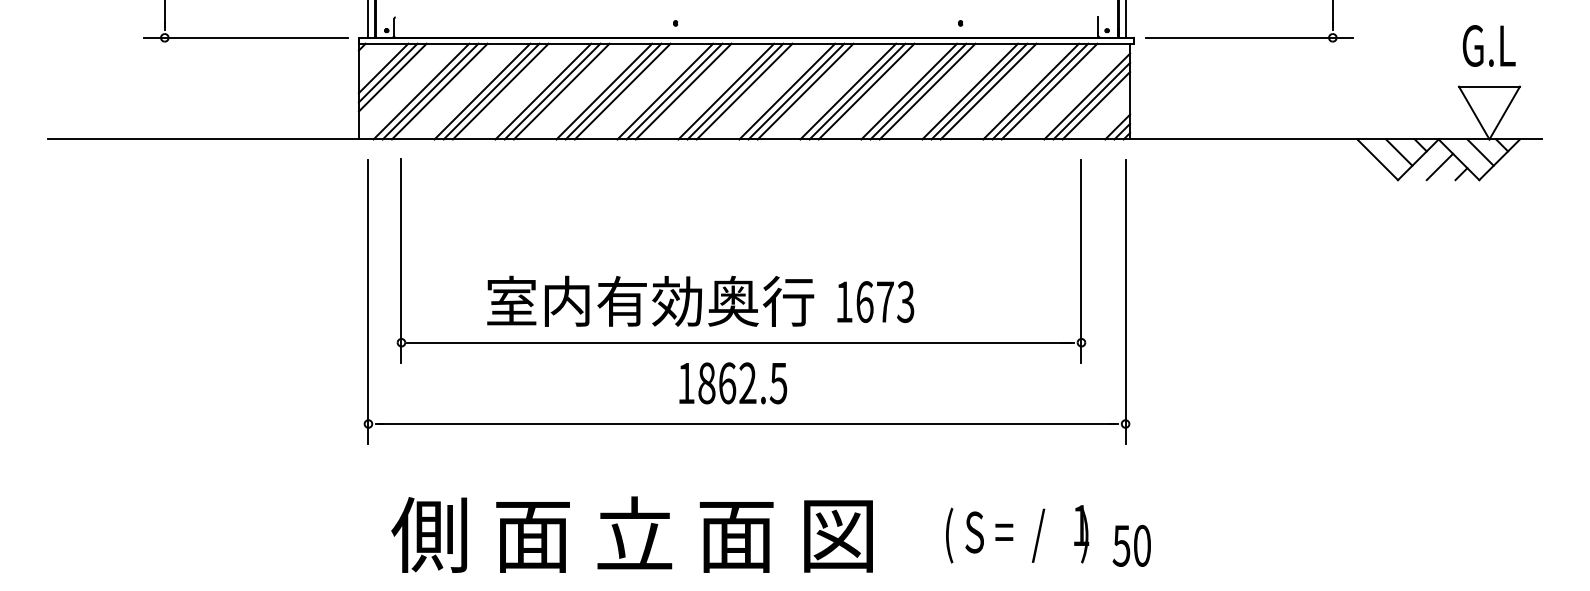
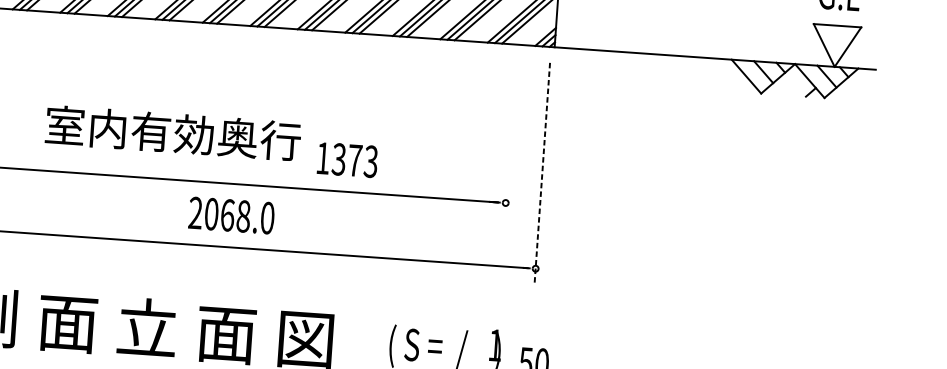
line: (1439, 166) -> (794, 85), removed
line: (1081, 261) -> (510, 139), removed
text: (650, 300) -> (173, 132), moved
text: (864, 302) -> (338, 159), 1673 -> 1373
line: (1125, 302) -> (542, 174), solid -> dashed
text: (732, 383) -> (231, 215), 1862.5 -> 2068.0

